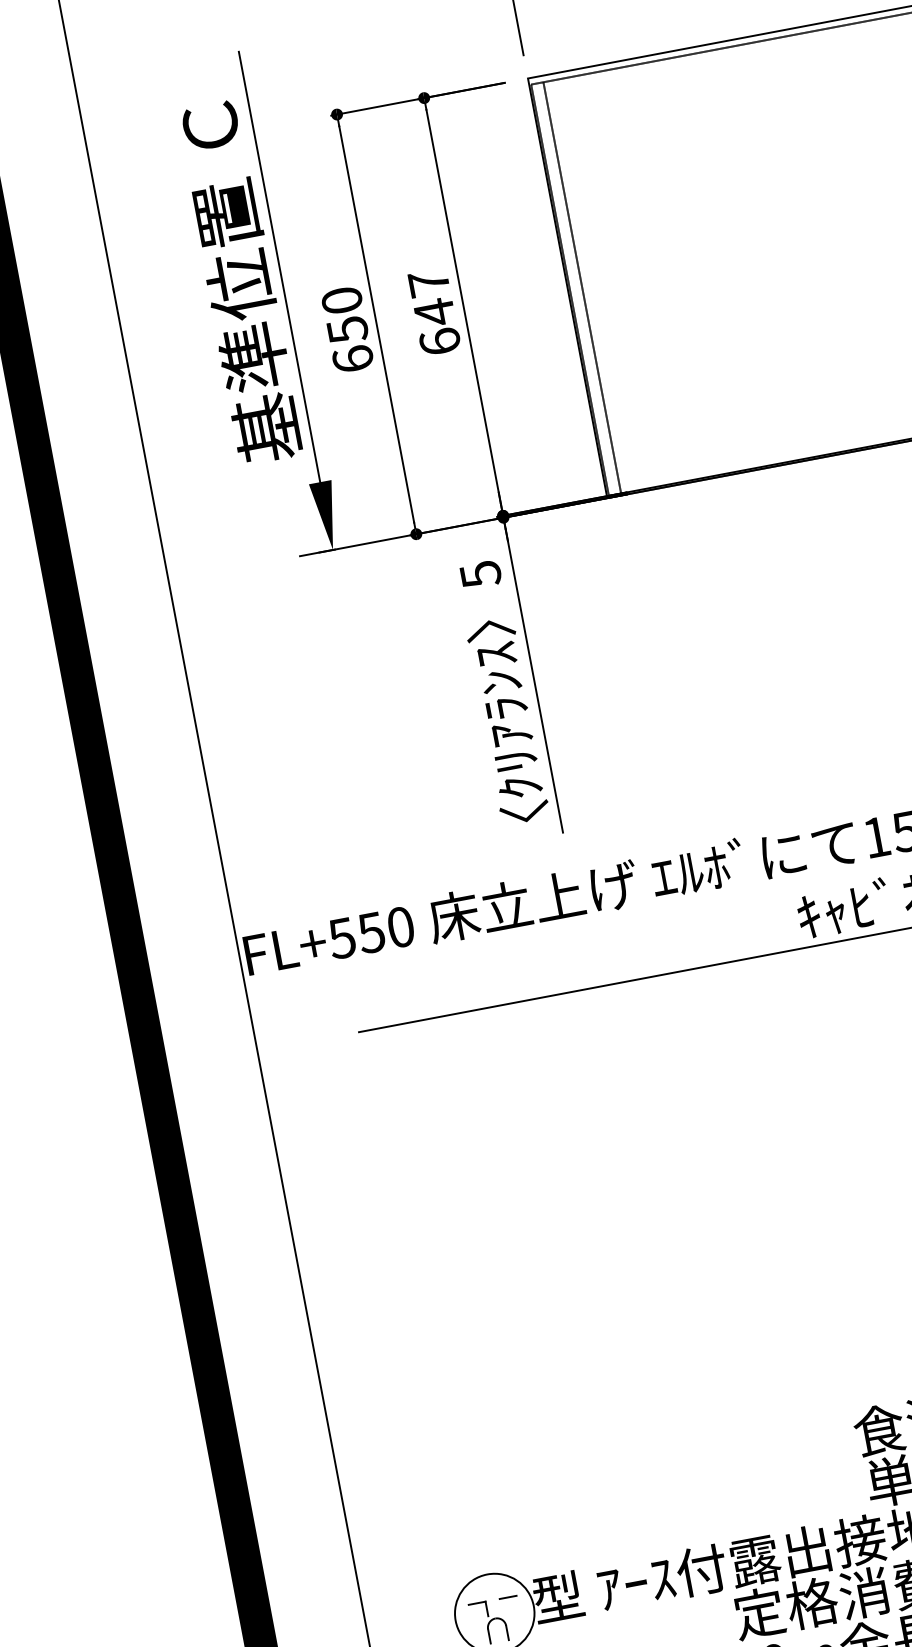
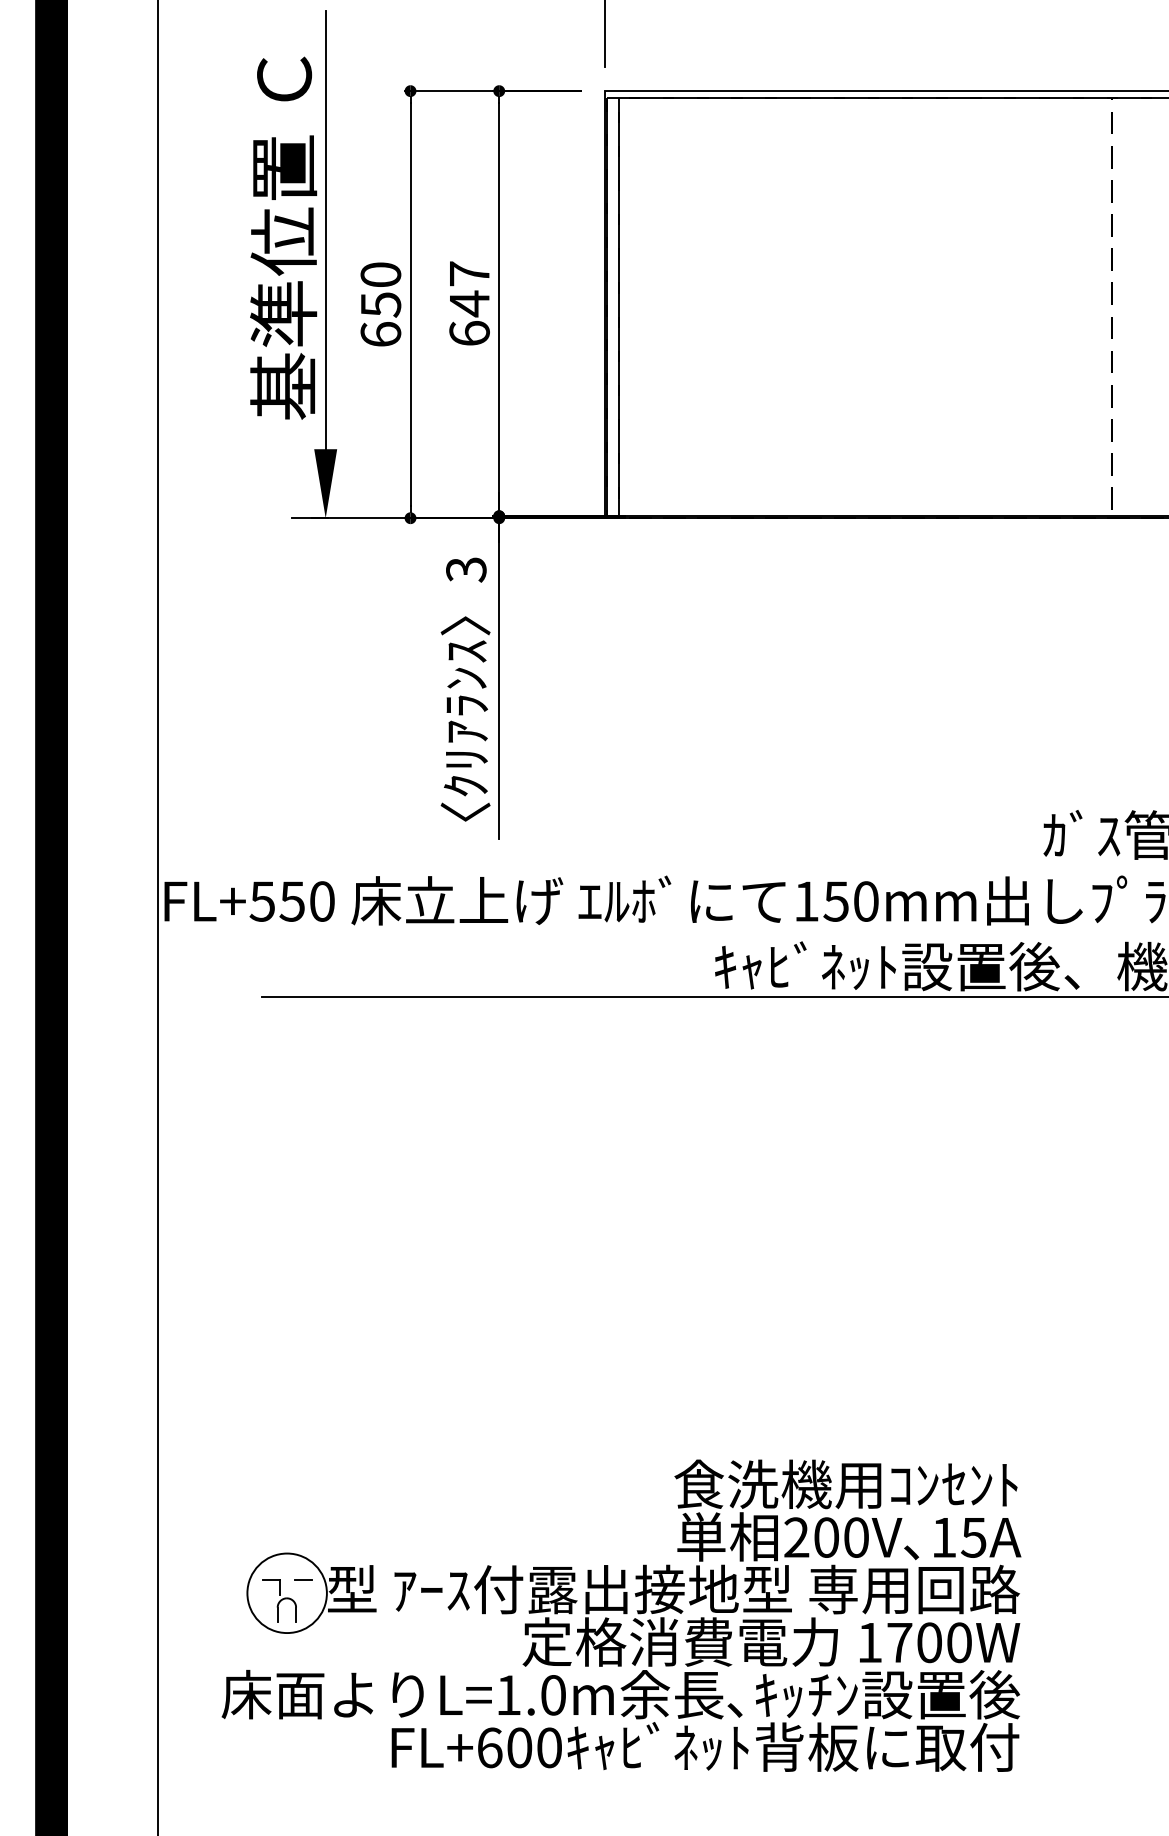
text: (480, 574) -> (466, 569), 5 -> 3

